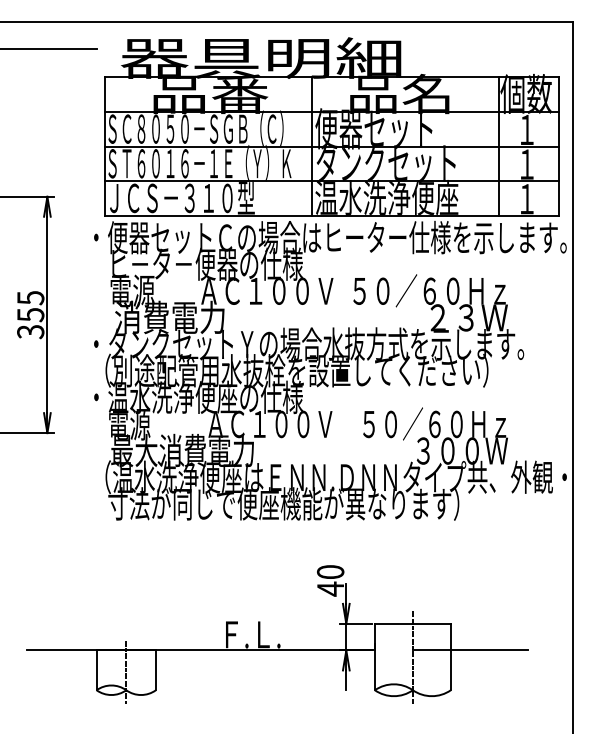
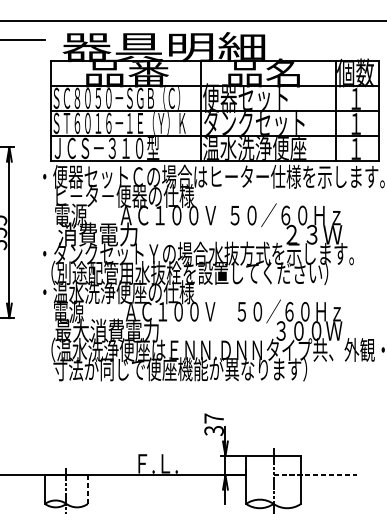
text: (330, 580) -> (214, 424), 40 -> 37
line: (470, 650) -> (315, 475), solid -> dashed
line: (155, 670) -> (87, 489), solid -> dashed

